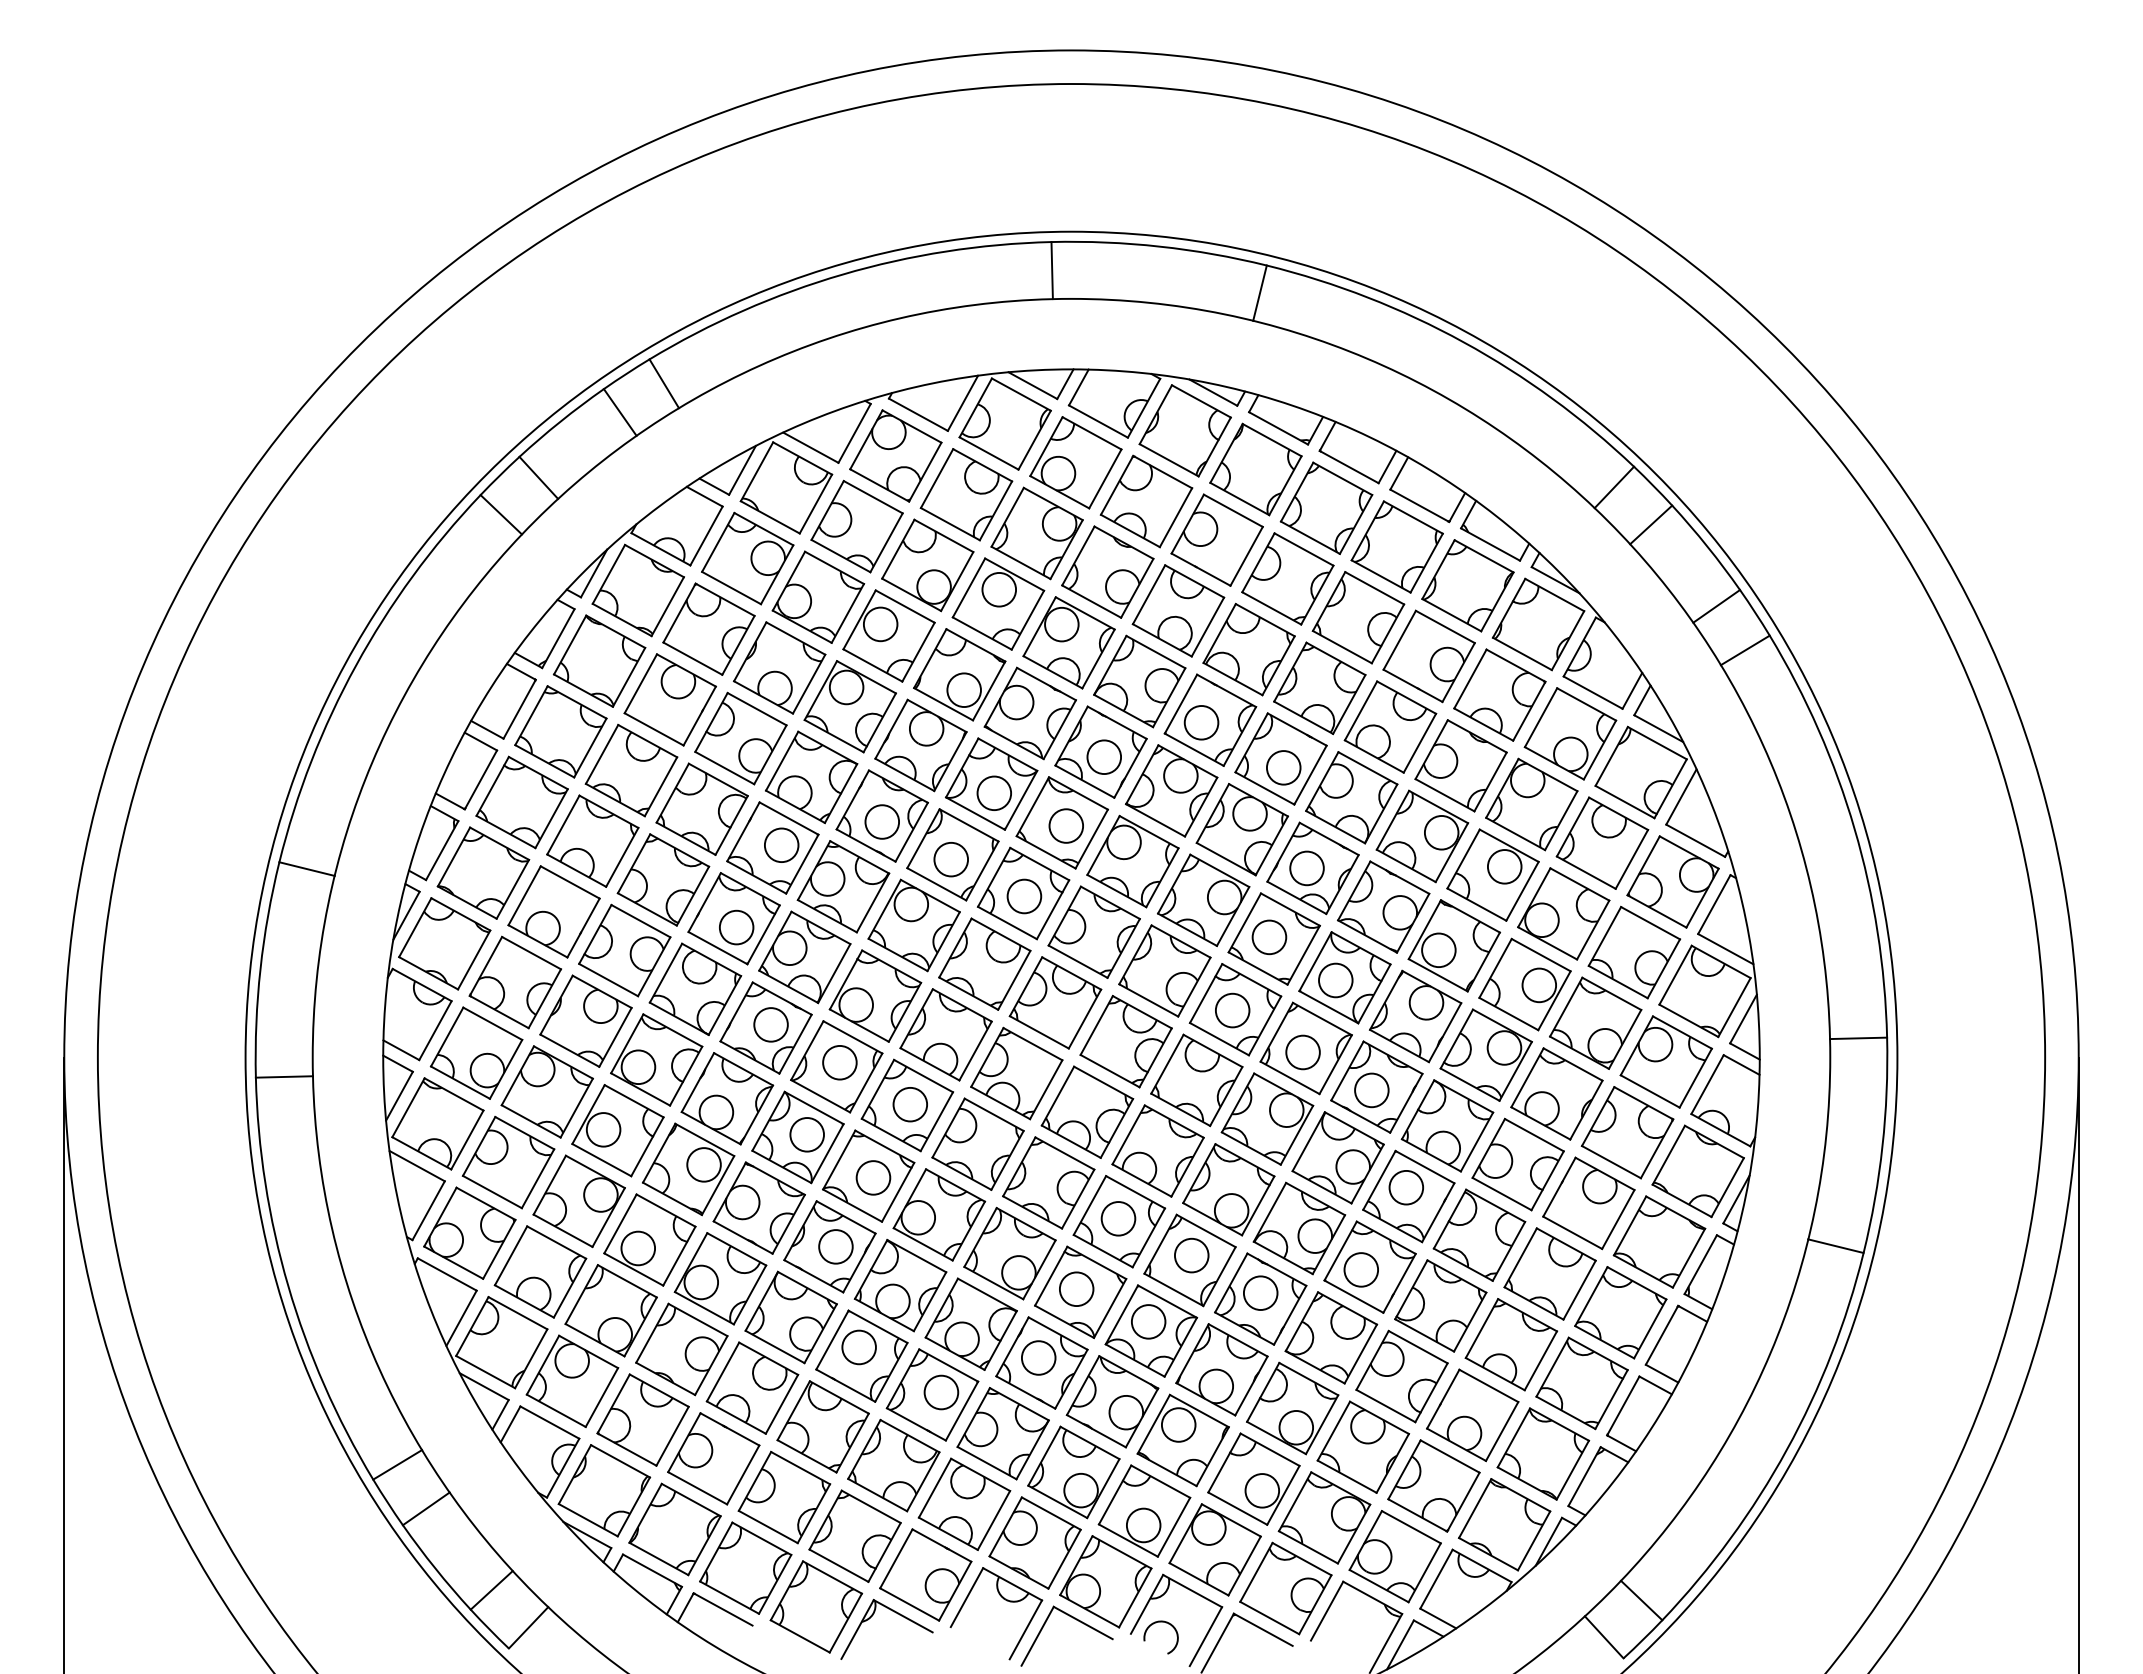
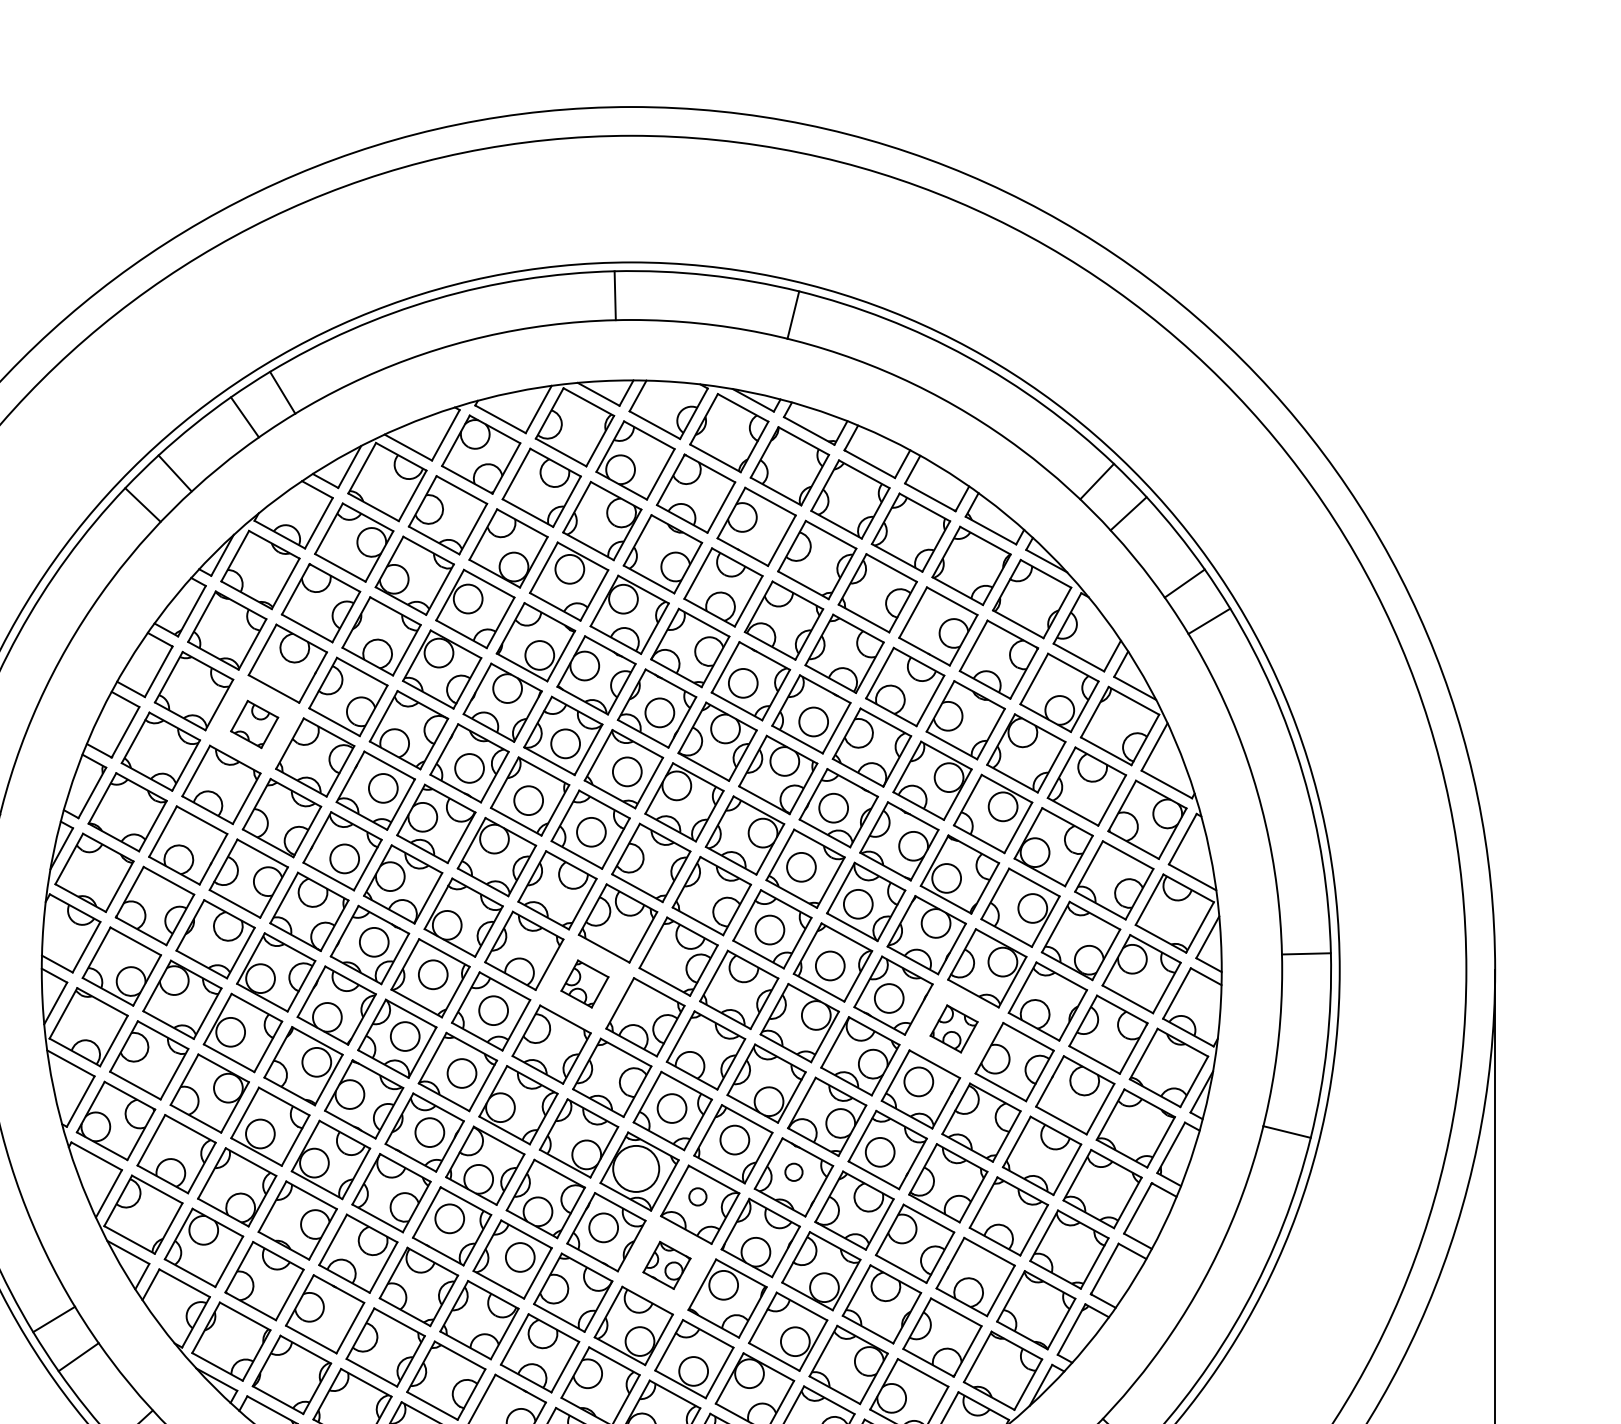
part: (631, 770) -> (254, 724), size x0.6
part: (1016, 1073) -> (584, 983), size x0.6
part: (1447, 1125) -> (954, 1028), size x0.6
circle: (1076, 1289) -> (636, 1169), size x1.6
circle: (1260, 1292) -> (793, 1171), size x0.6
circle: (1148, 1321) -> (697, 1196), size x0.6
part: (1112, 1401) -> (666, 1265), size x0.6

